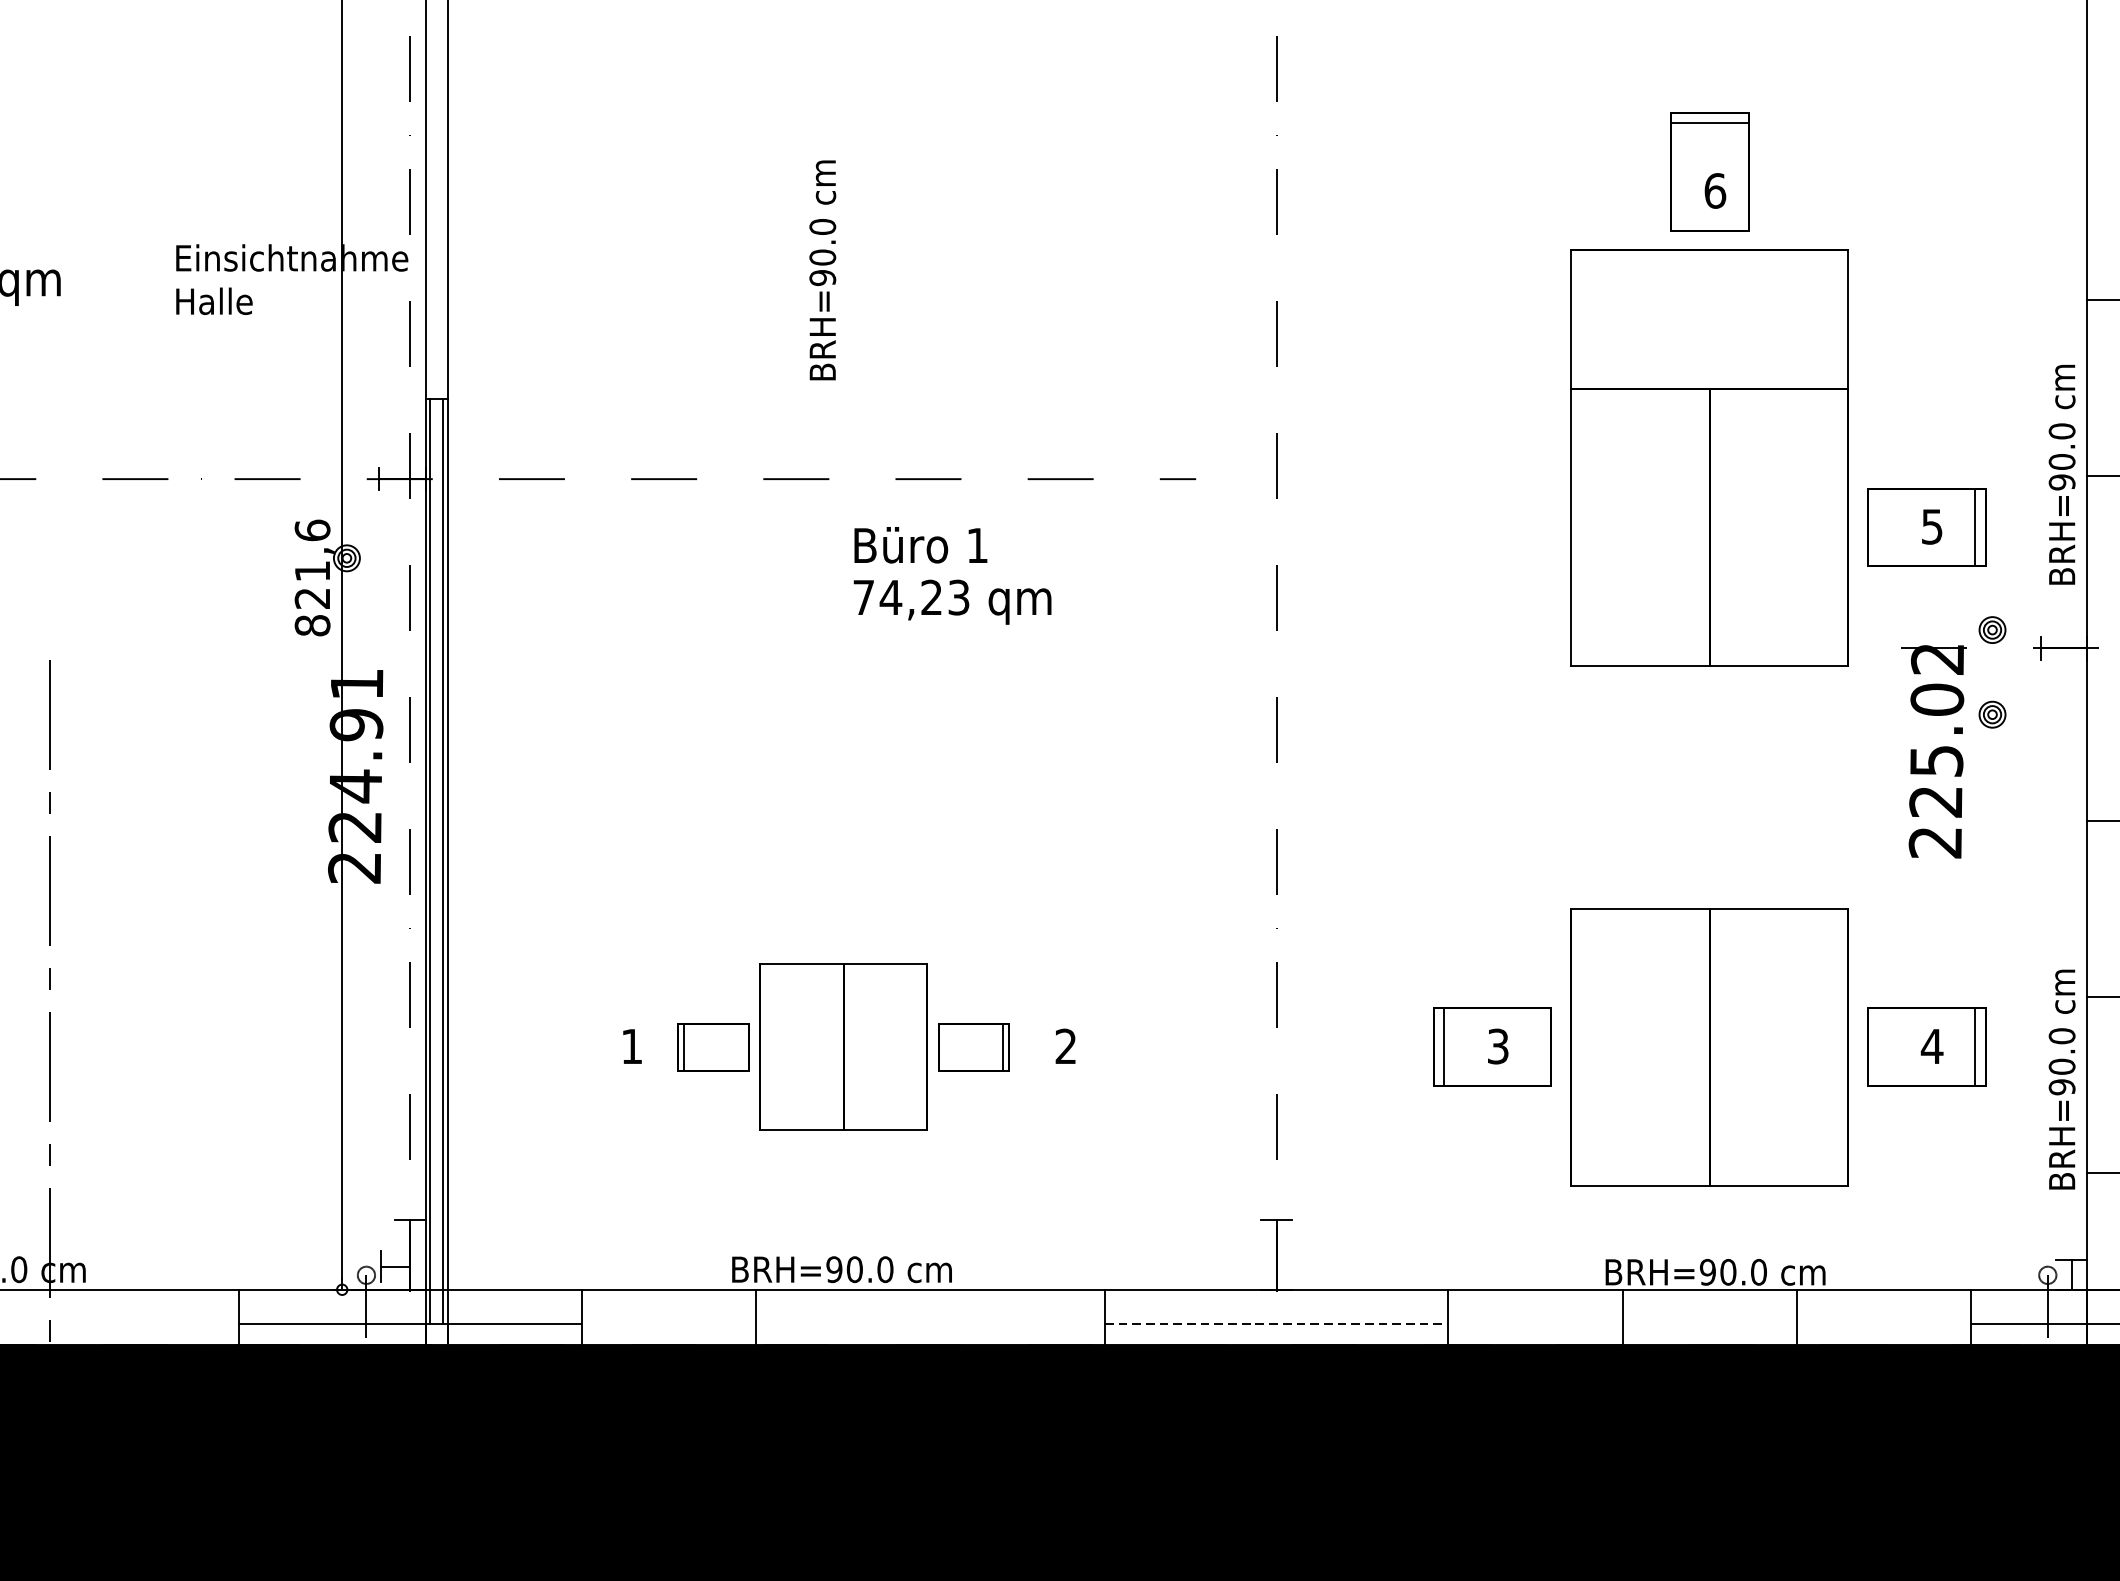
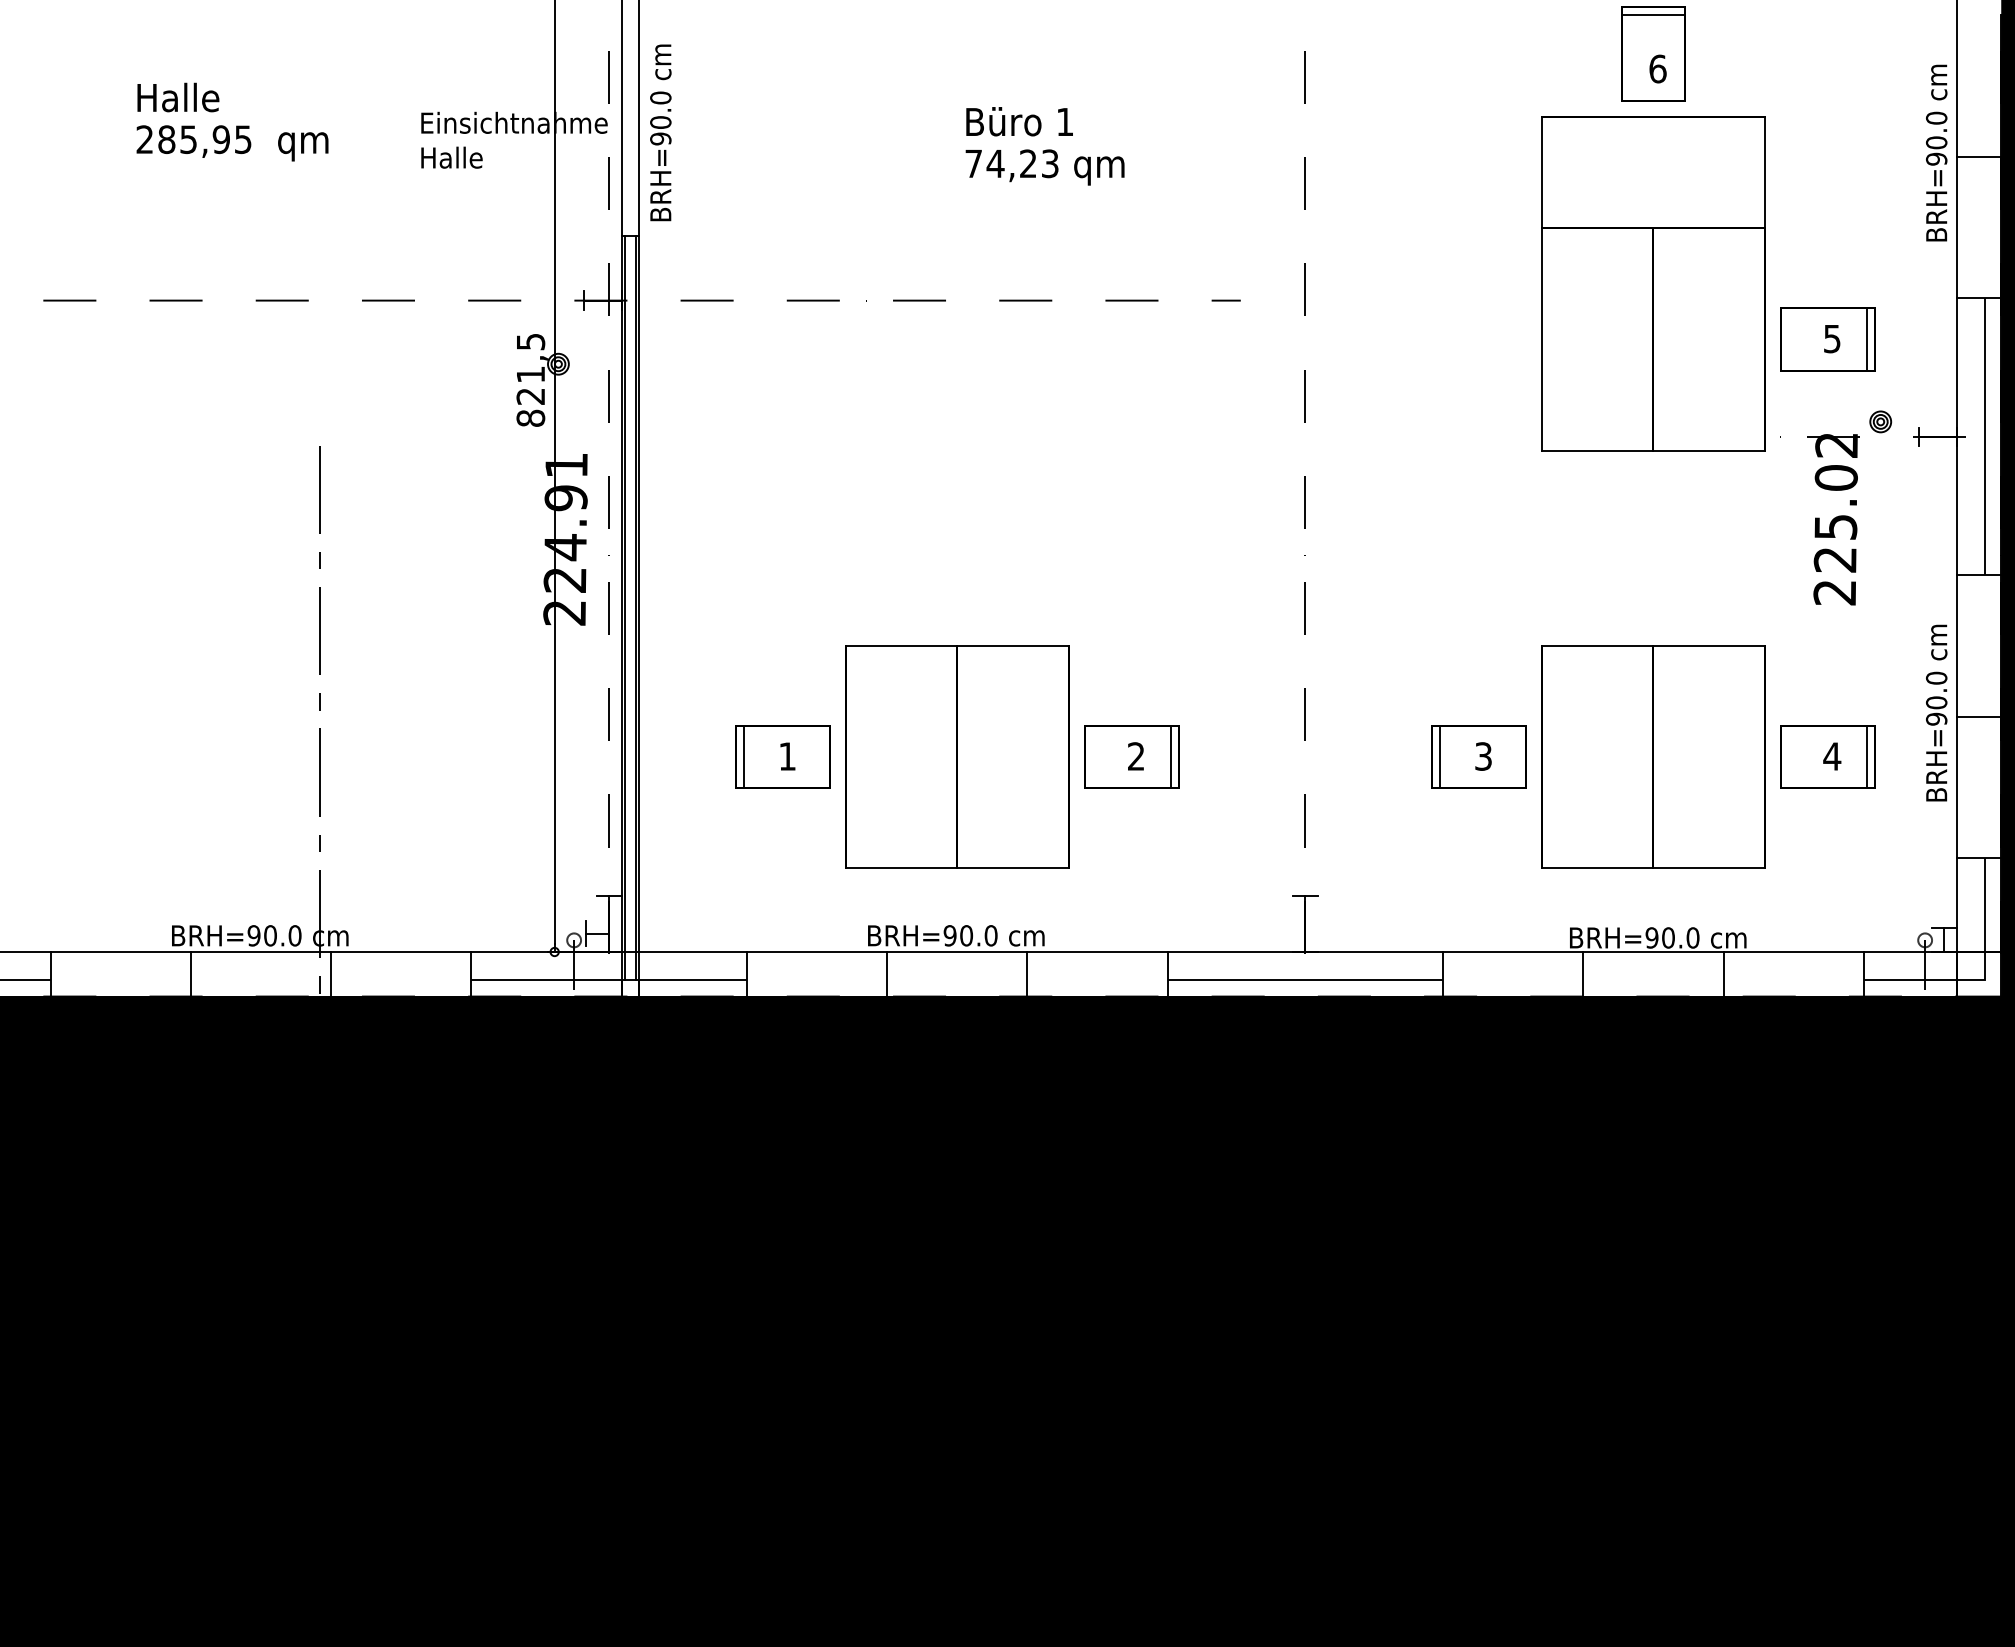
text: (822, 269) -> (660, 132), moved
text: (2061, 474) -> (1936, 152), moved
text: (312, 530) -> (530, 341), 821,6 -> 821,5
text: (951, 576) -> (1044, 146), moved
part: (1992, 714) -> (1880, 489), removed
part: (843, 1046) -> (957, 756), size x1.67
text: (2061, 1078) -> (1936, 712), moved
line: (930, 1316) -> (1027, 973), added
line: (64, 1317) -> (331, 974), added
line: (1276, 1324) -> (1305, 979), dashed -> solid

